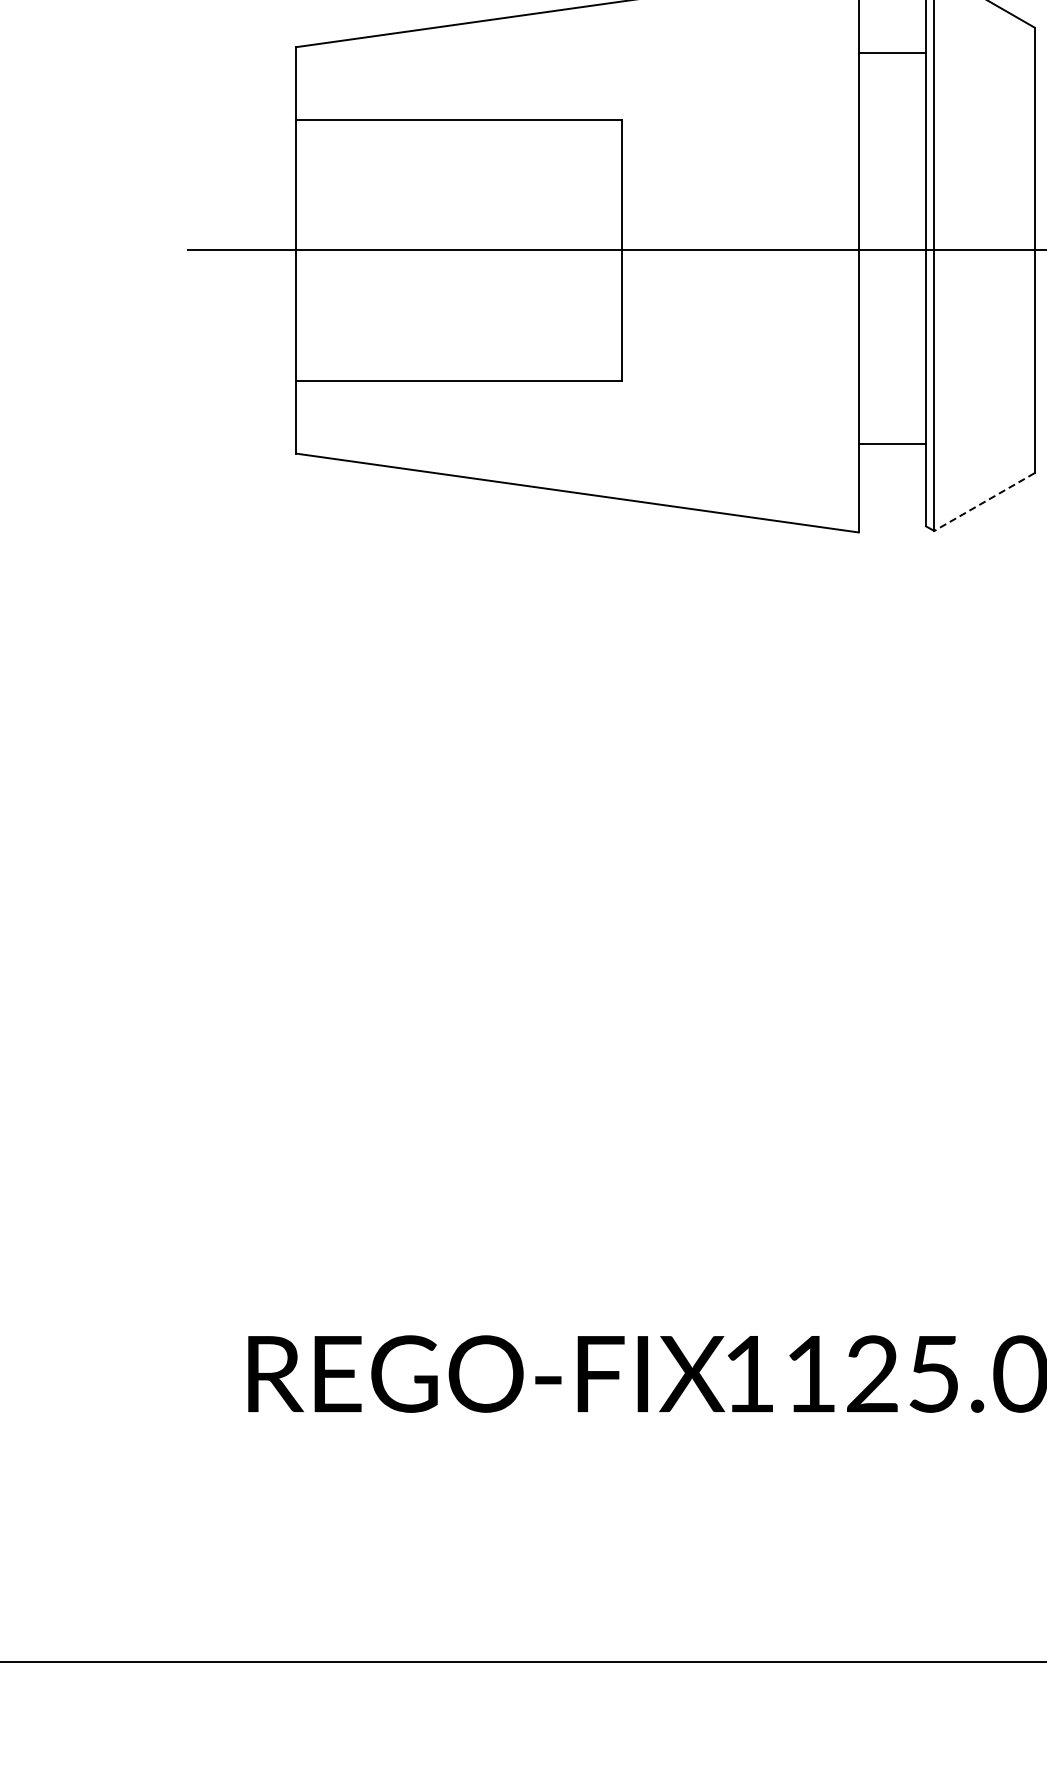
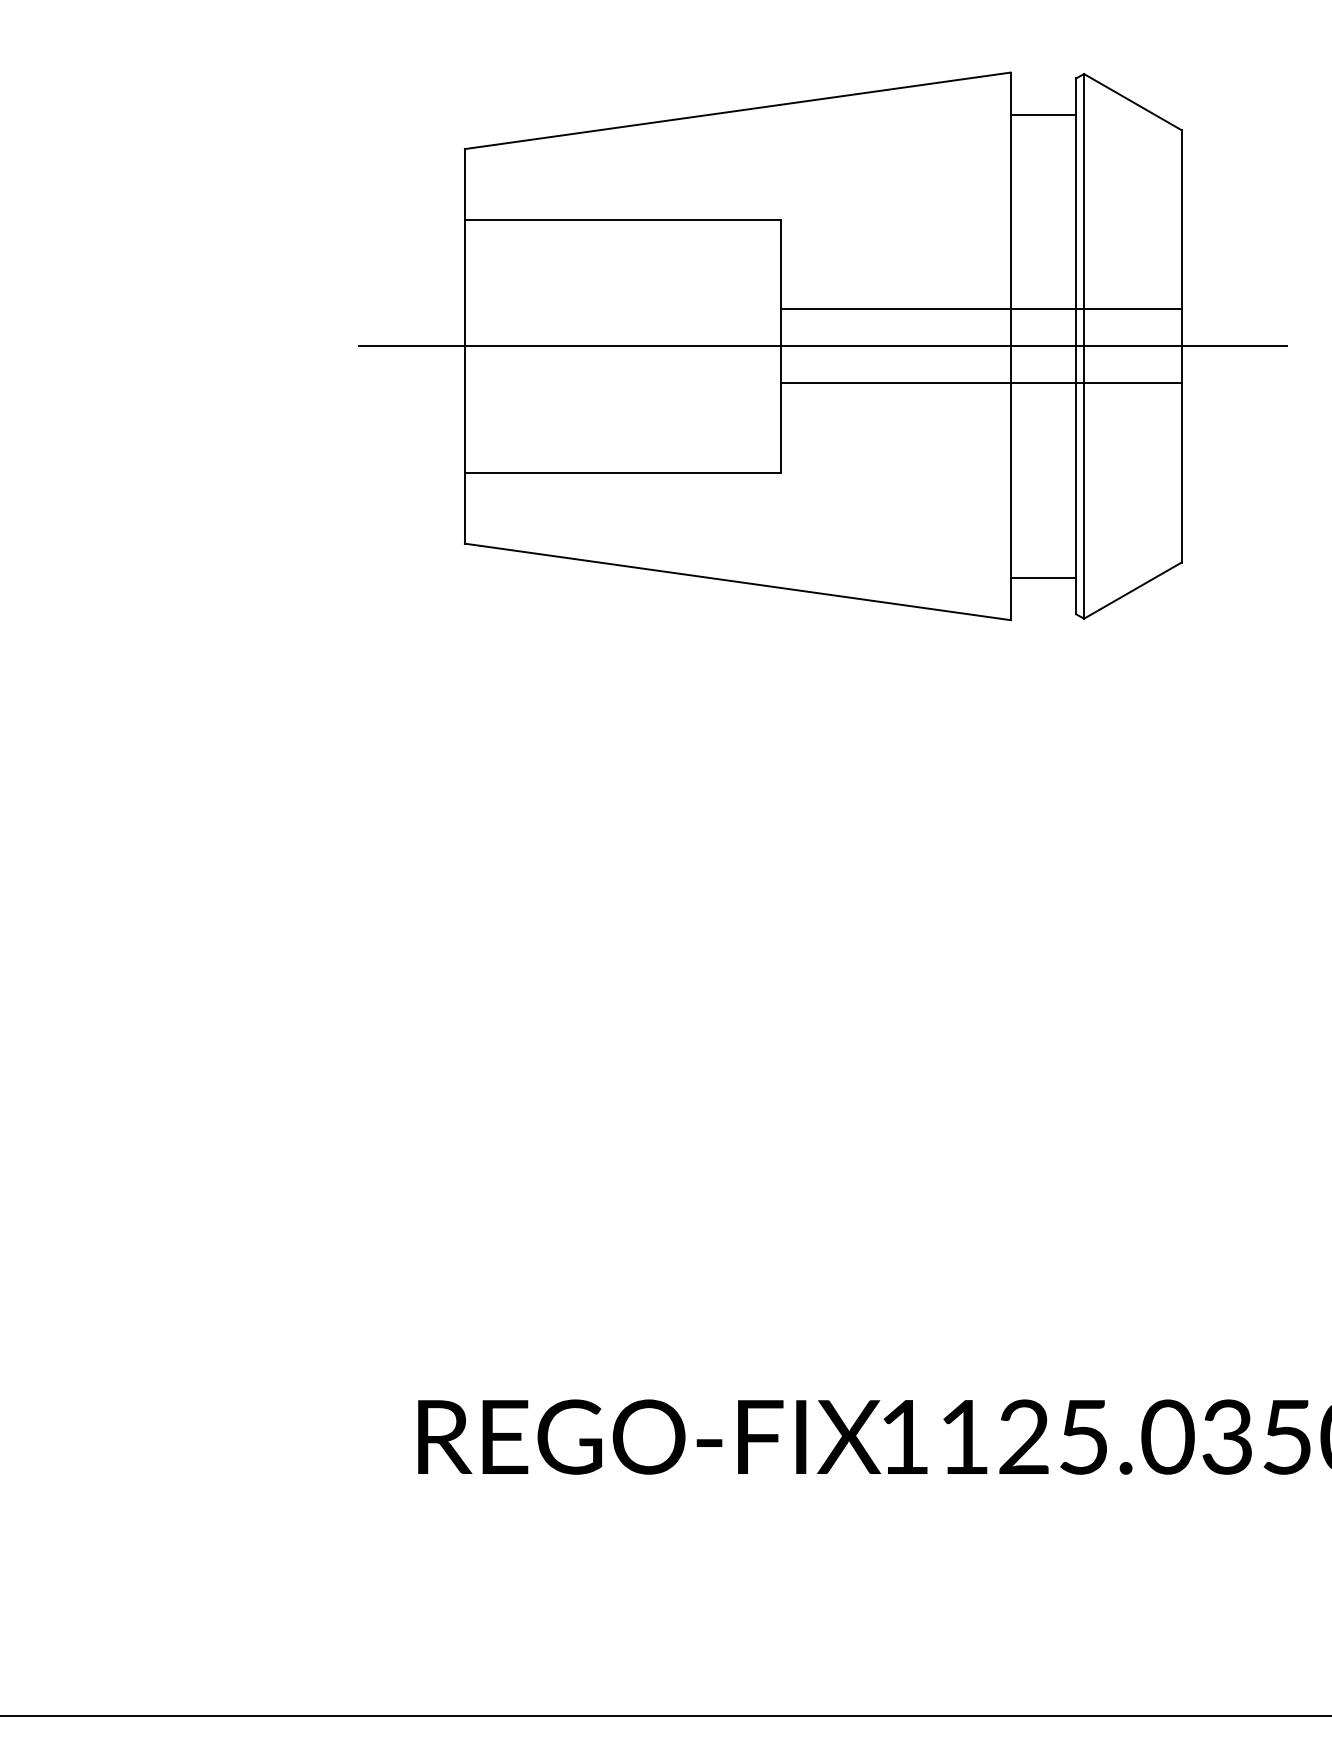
line: (892, 52) -> (1043, 114), moved
line: (828, 212) -> (981, 309), added
line: (828, 288) -> (981, 383), added
line: (892, 444) -> (1043, 578), moved
line: (984, 501) -> (1132, 590), dashed -> solid

